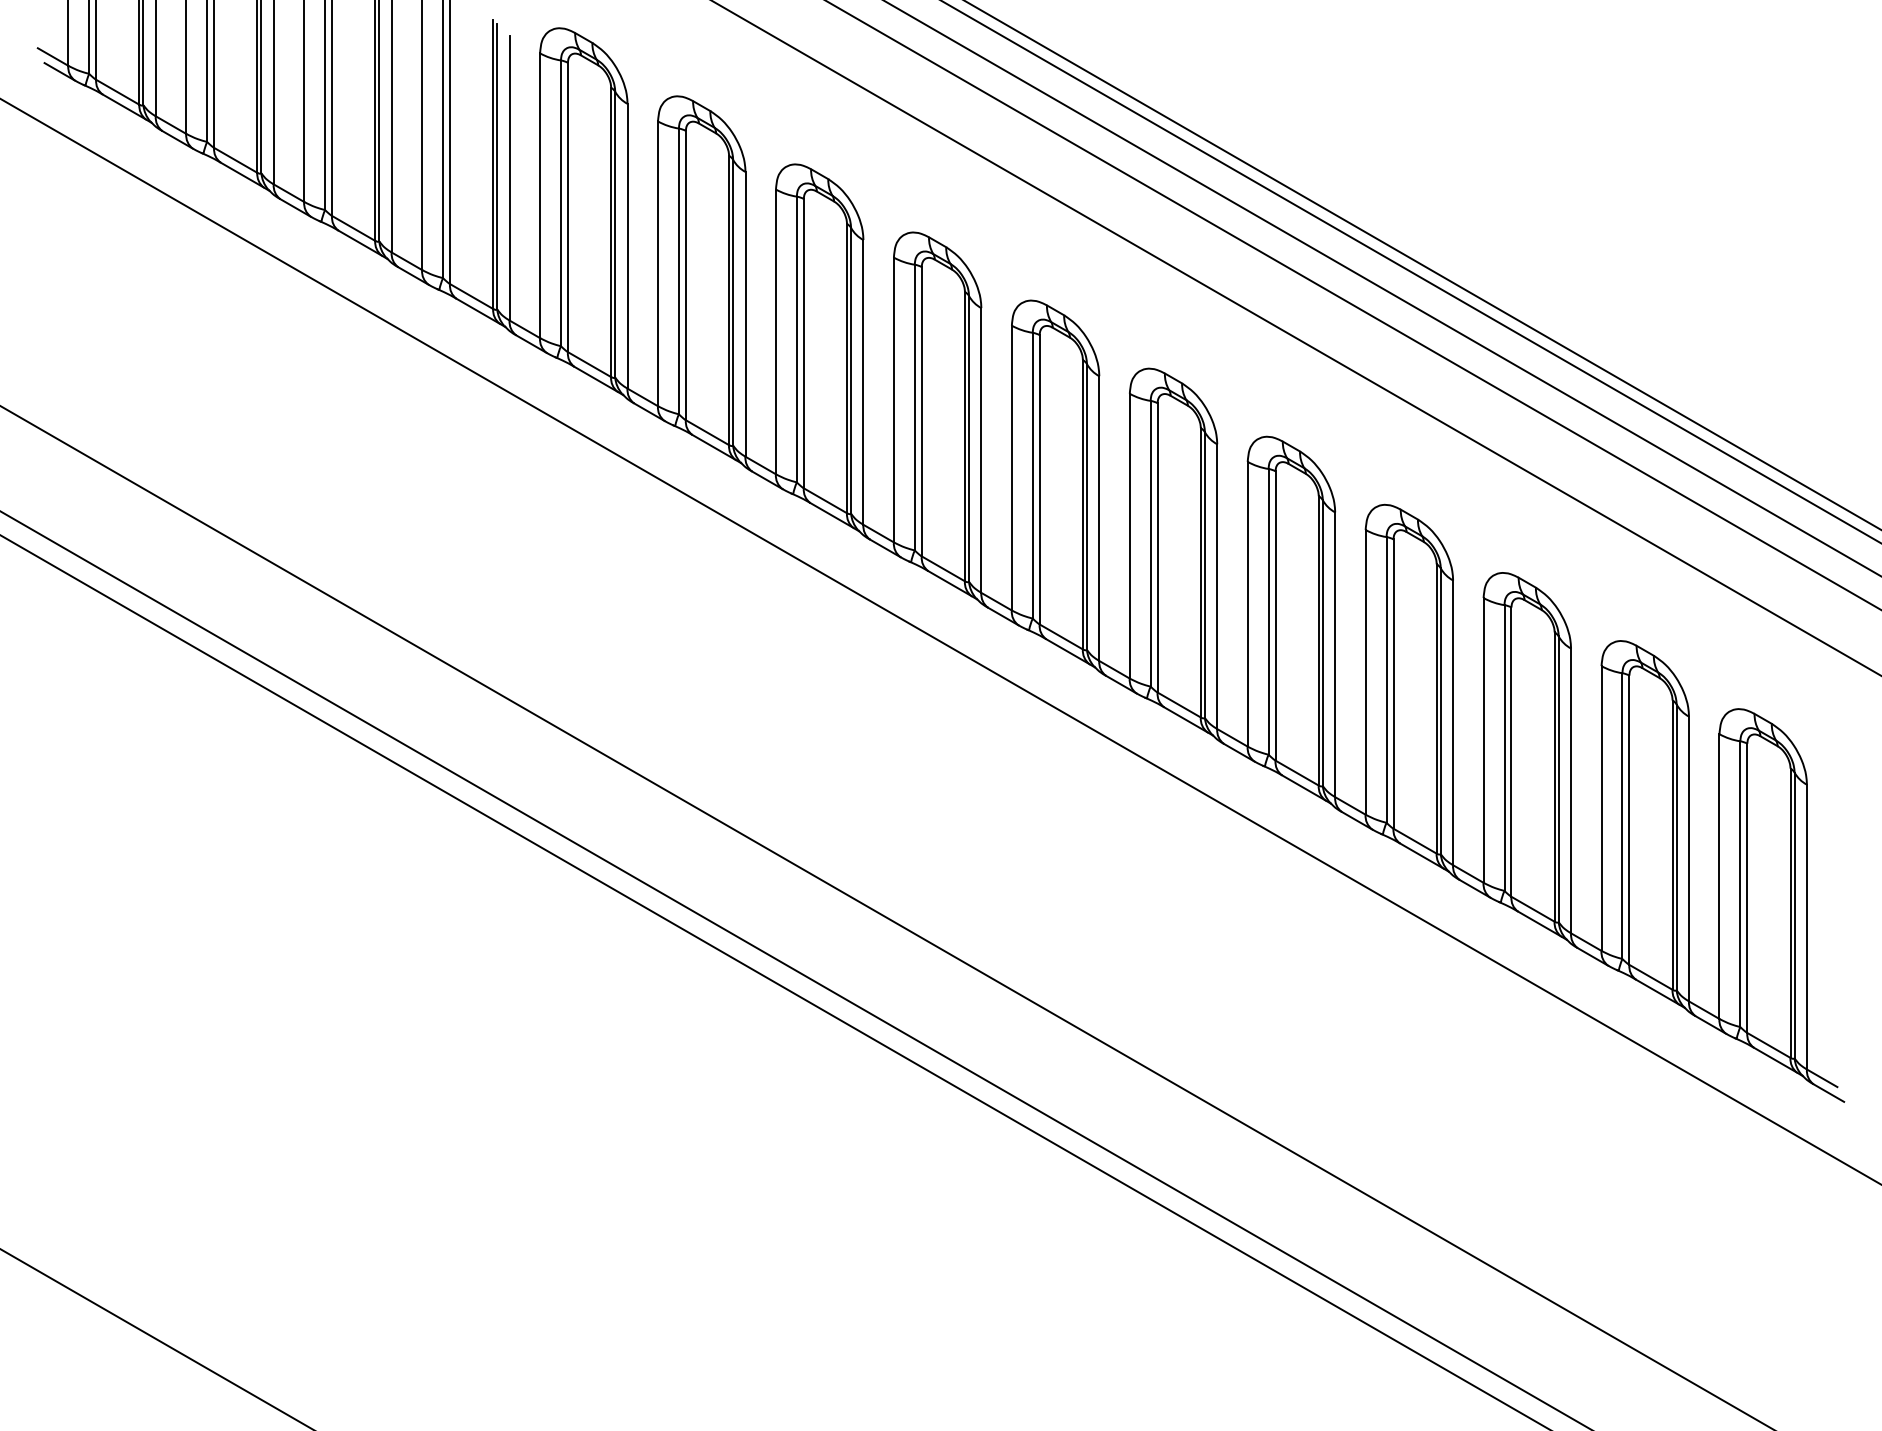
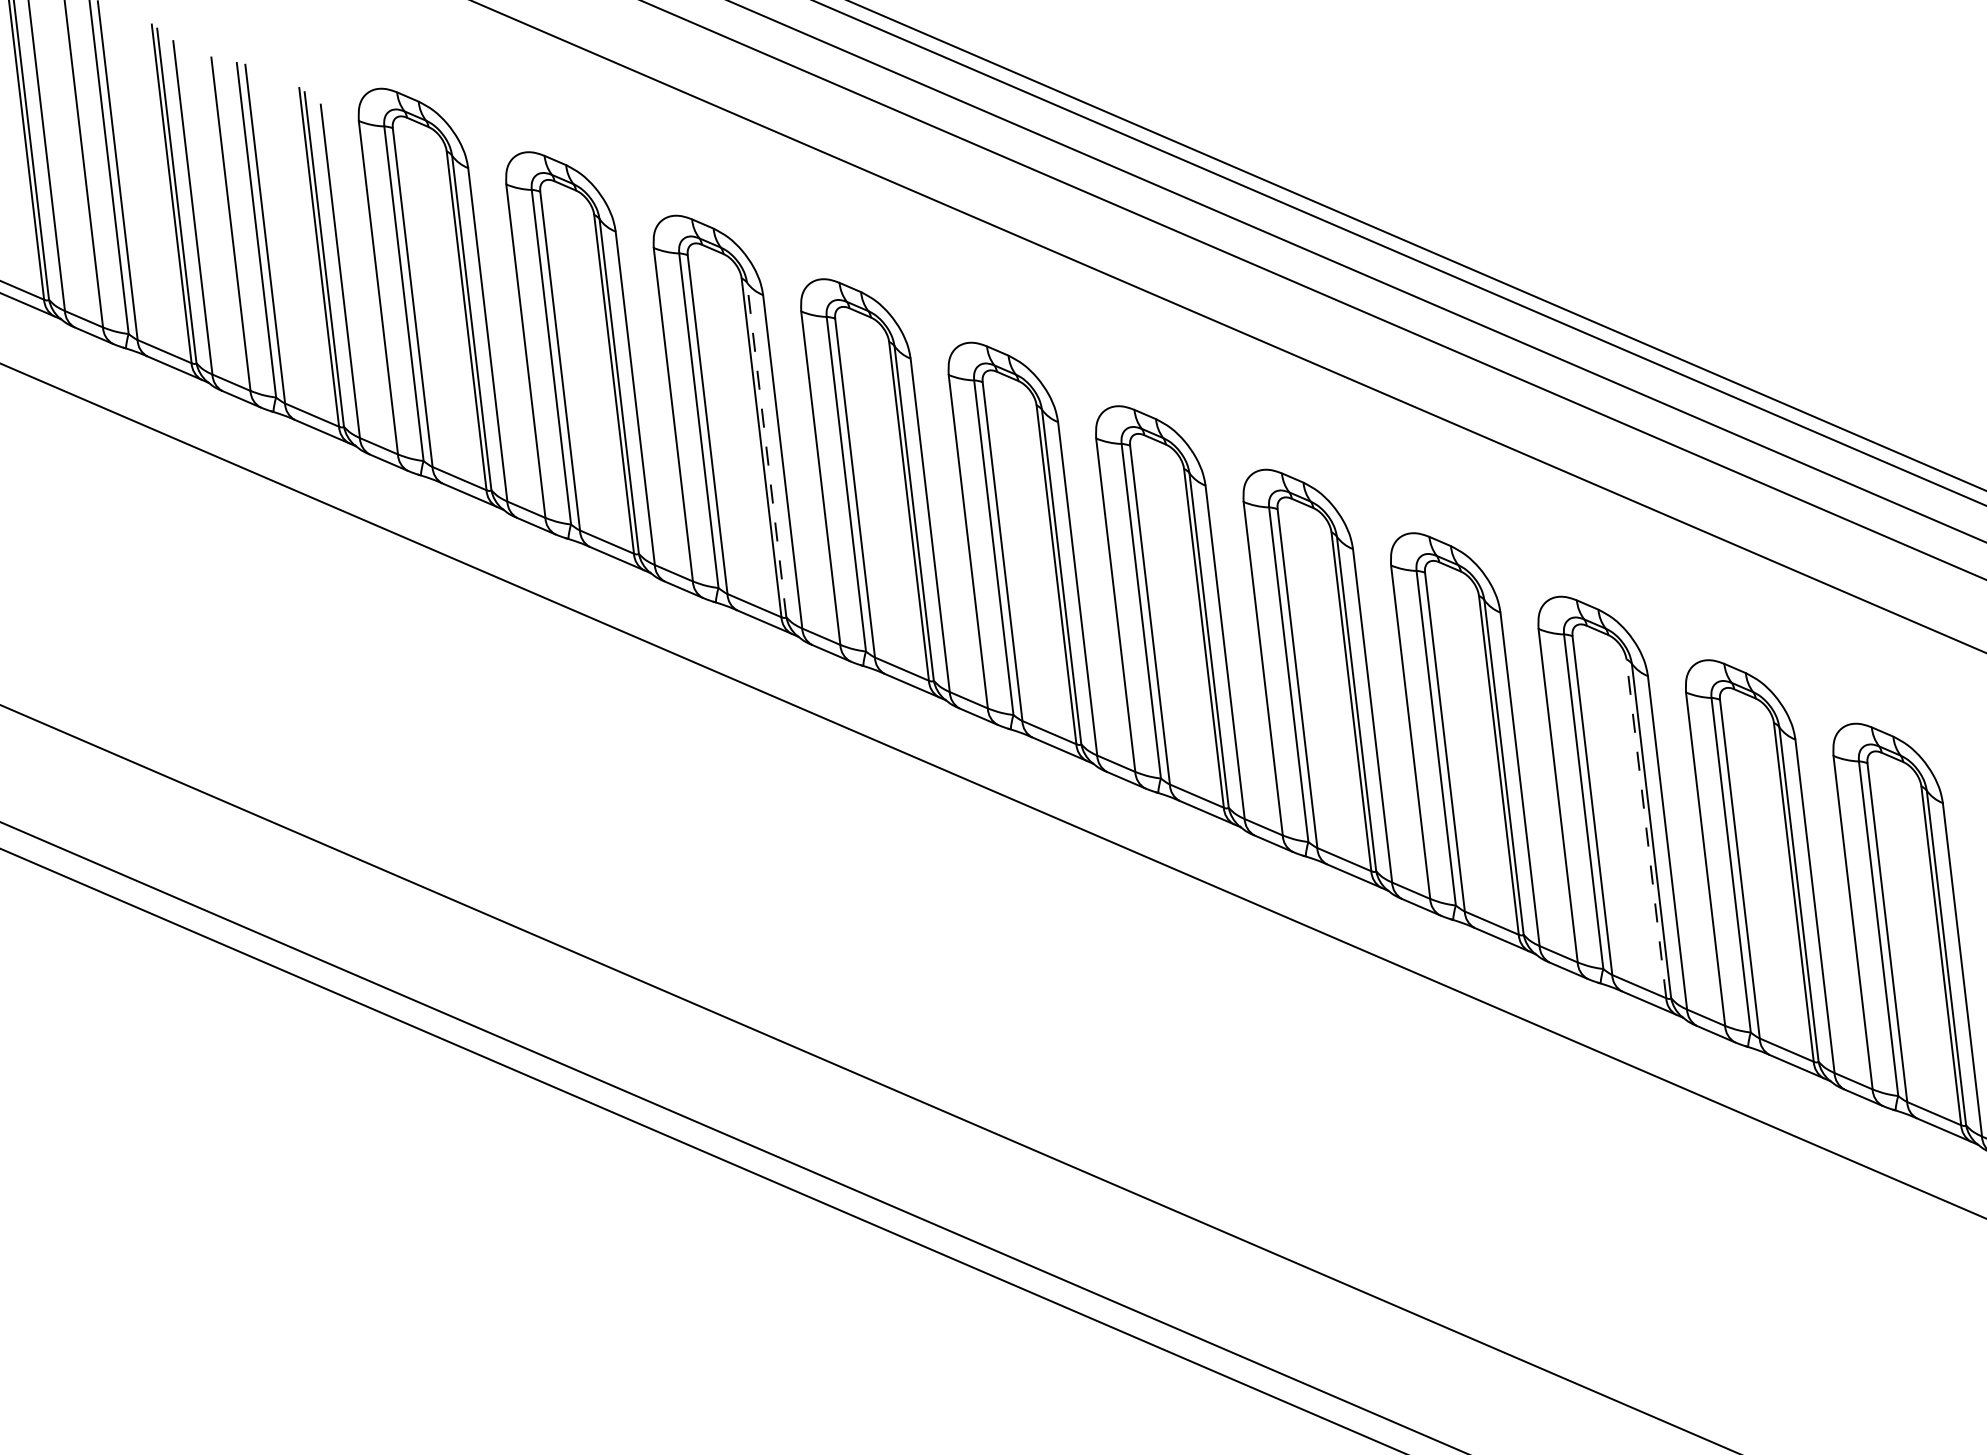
line: (851, 370) -> (767, 449), solid -> dashed
line: (1554, 777) -> (1646, 829), solid -> dashed

